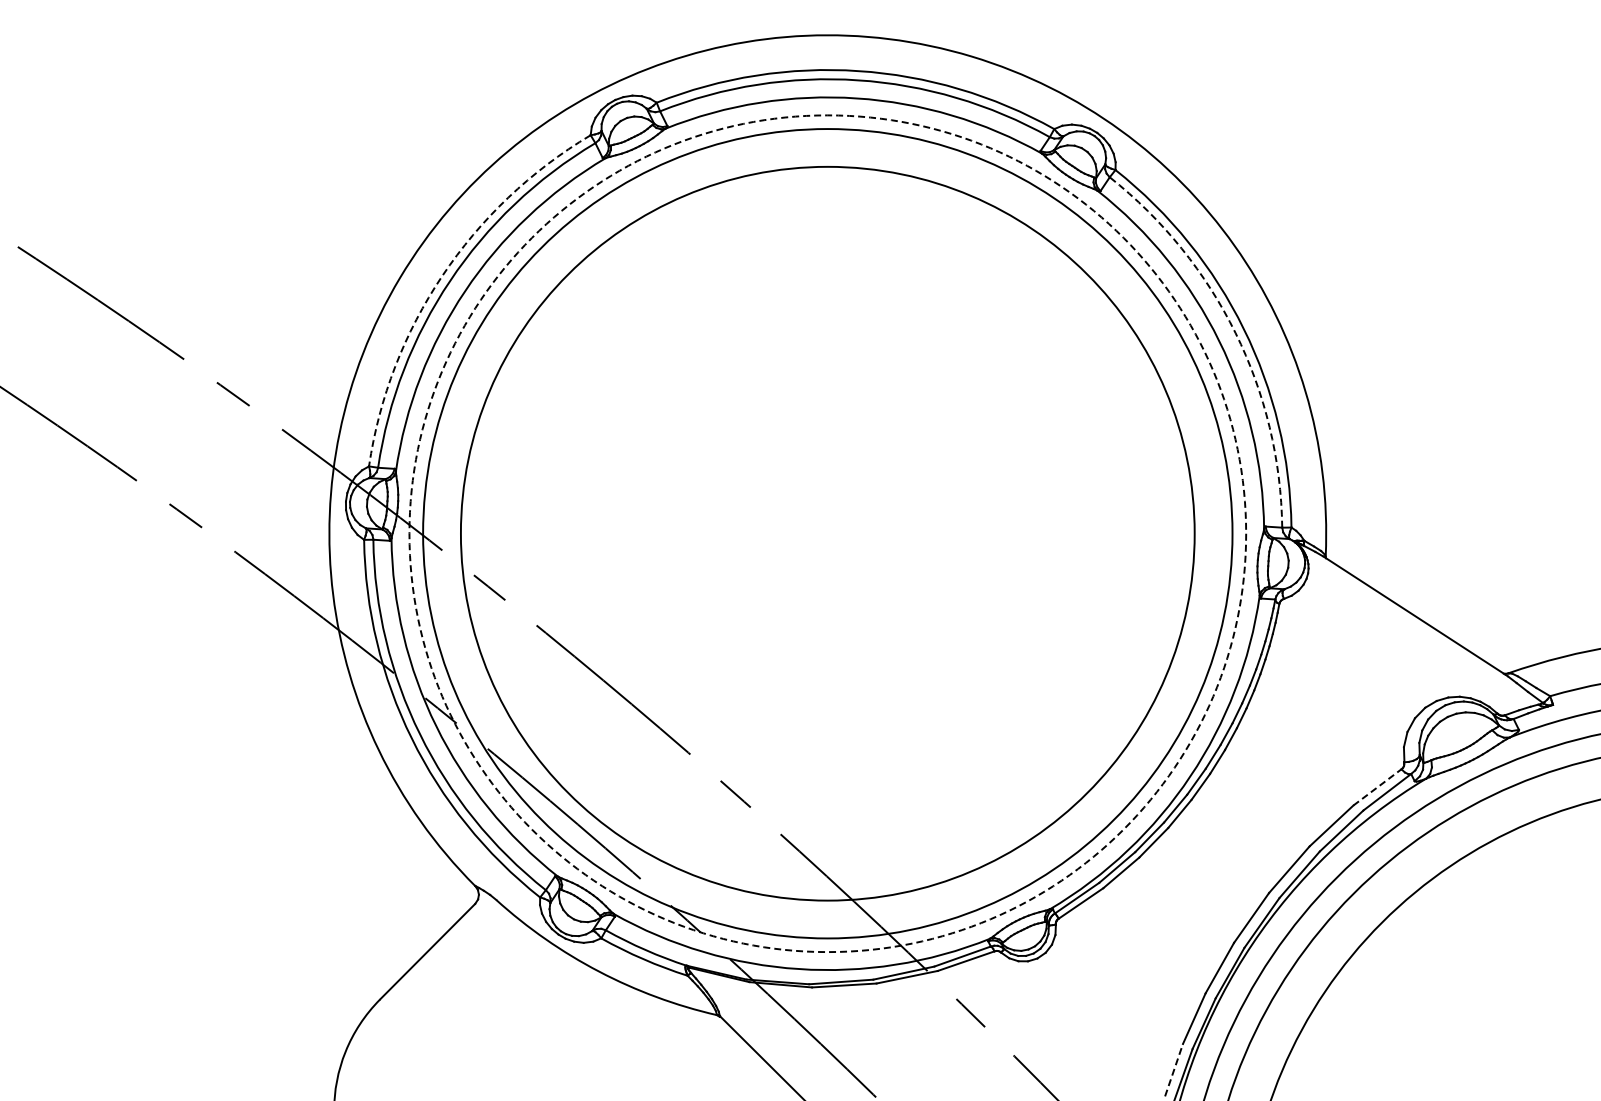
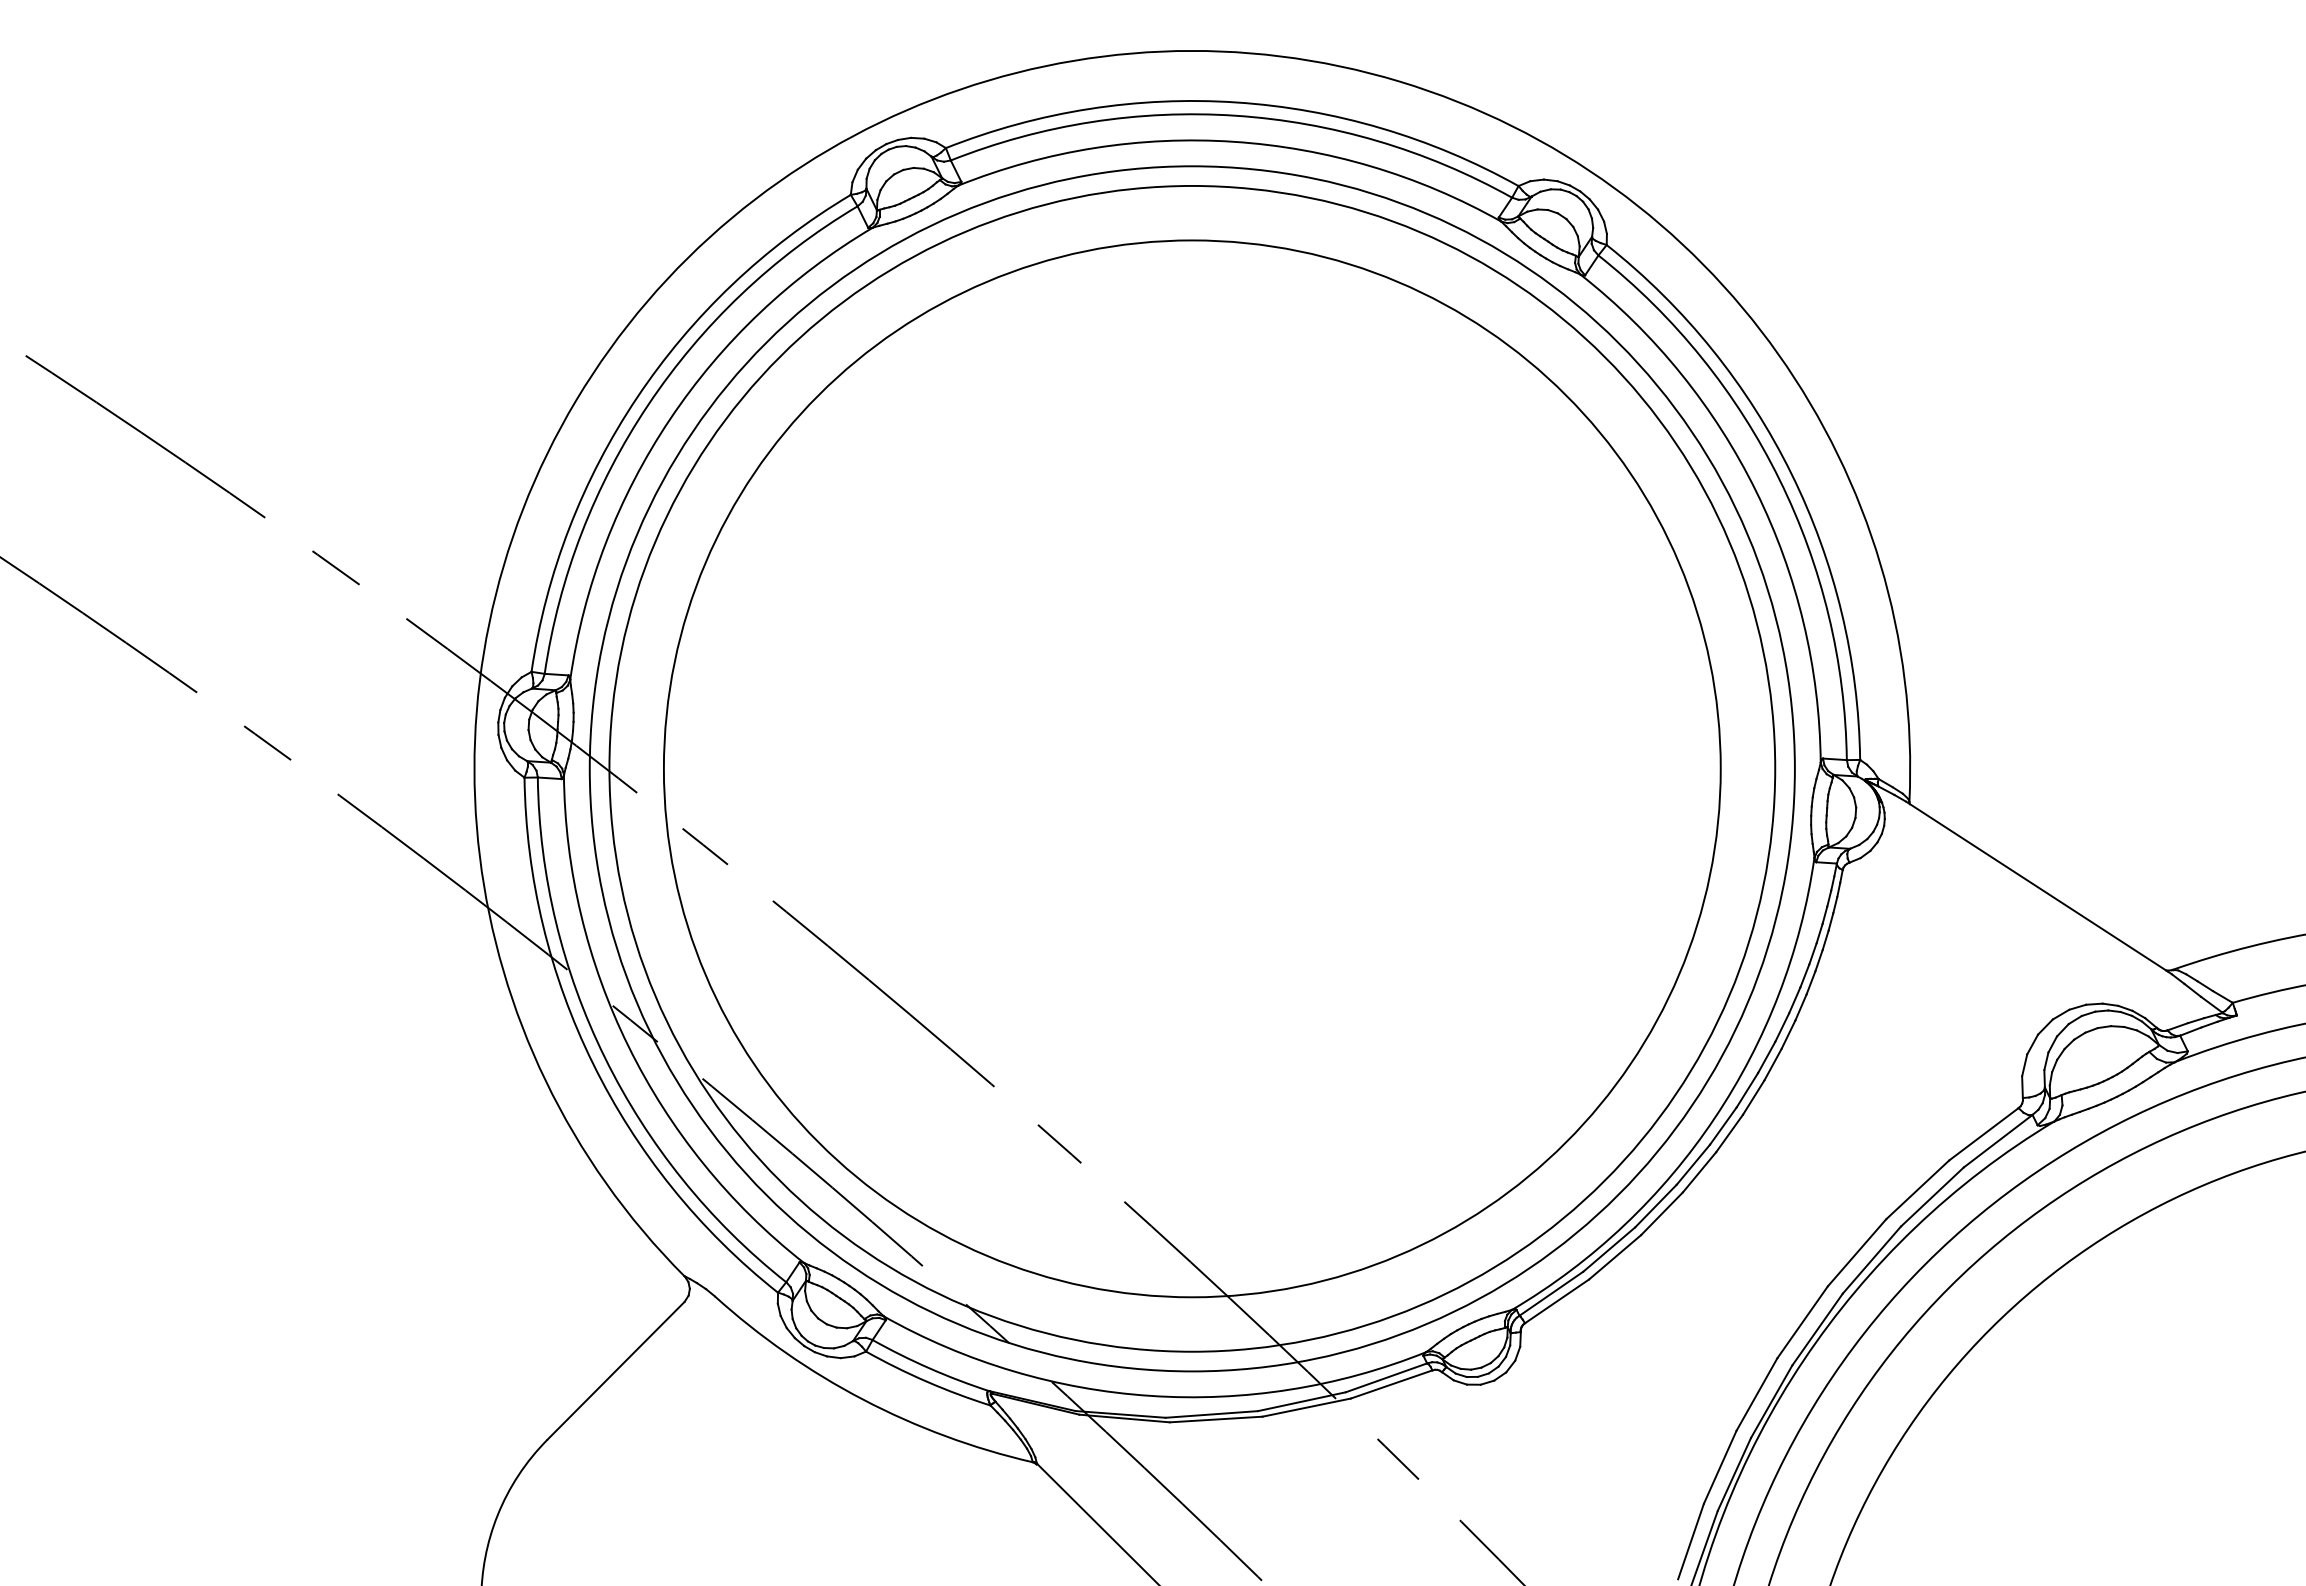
arc: (442, 275) -> (637, 396), dashed -> solid
arc: (1235, 333) -> (1779, 480), dashed -> solid
circle: (827, 533) -> (1191, 768), dashed -> solid
line: (1377, 787) -> (1984, 1134), dashed -> solid
line: (1174, 1070) -> (1691, 1541), dashed -> solid

